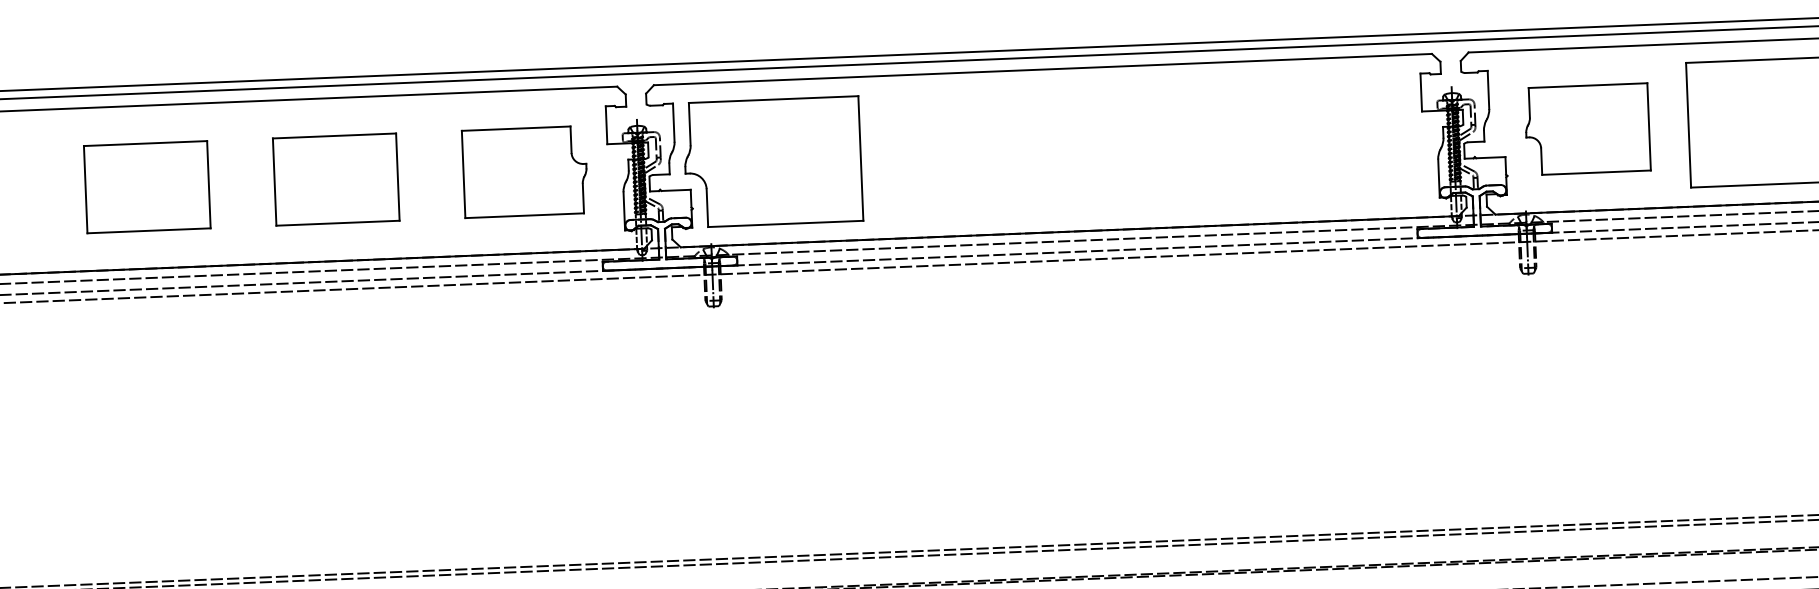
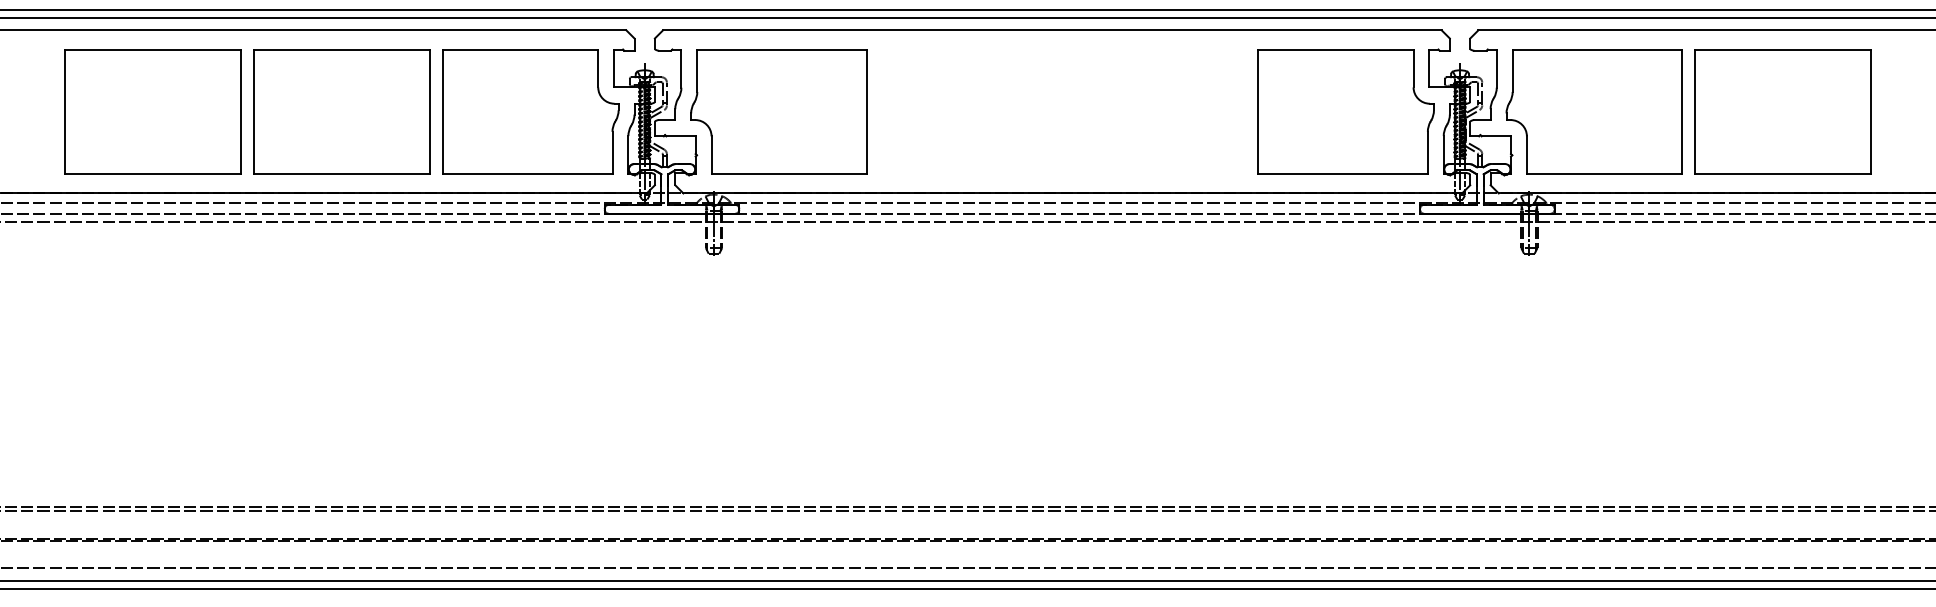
part: (1586, 128) -> (1593, 111), size x1.43
part: (1339, 138) -> (1345, 111), added
part: (524, 171) -> (530, 111), size x1.43
part: (335, 179) -> (341, 111), size x1.43
part: (147, 186) -> (152, 111), size x1.43

